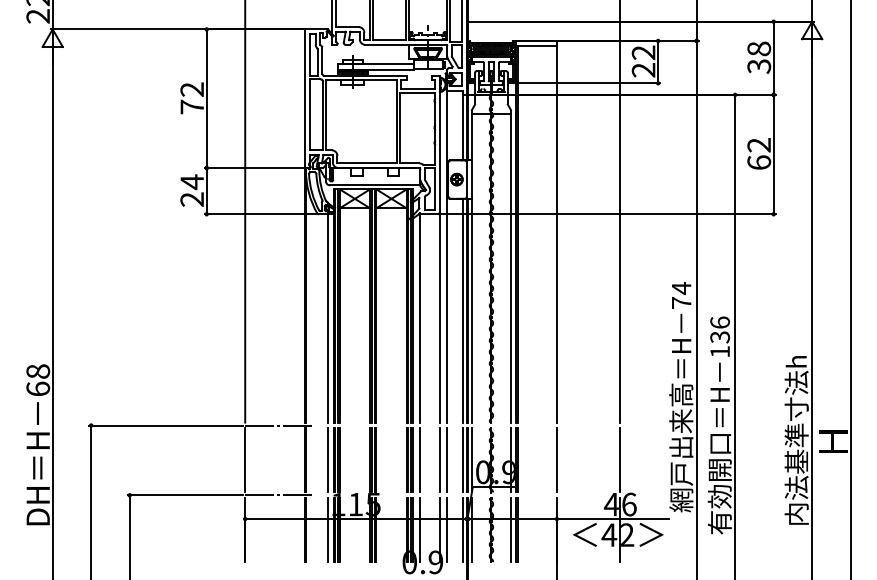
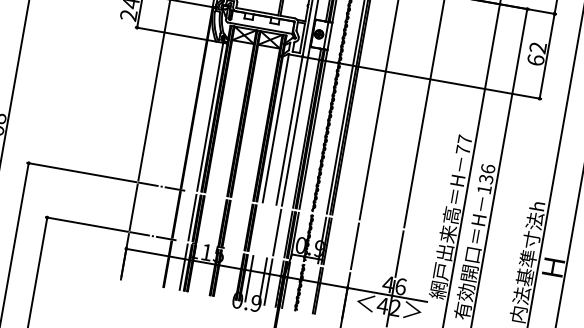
text: (681, 288) -> (464, 139), 74 -> 77
line: (420, 460) -> (258, 229), removed
line: (439, 460) -> (271, 231), removed
line: (510, 530) -> (313, 290), removed

